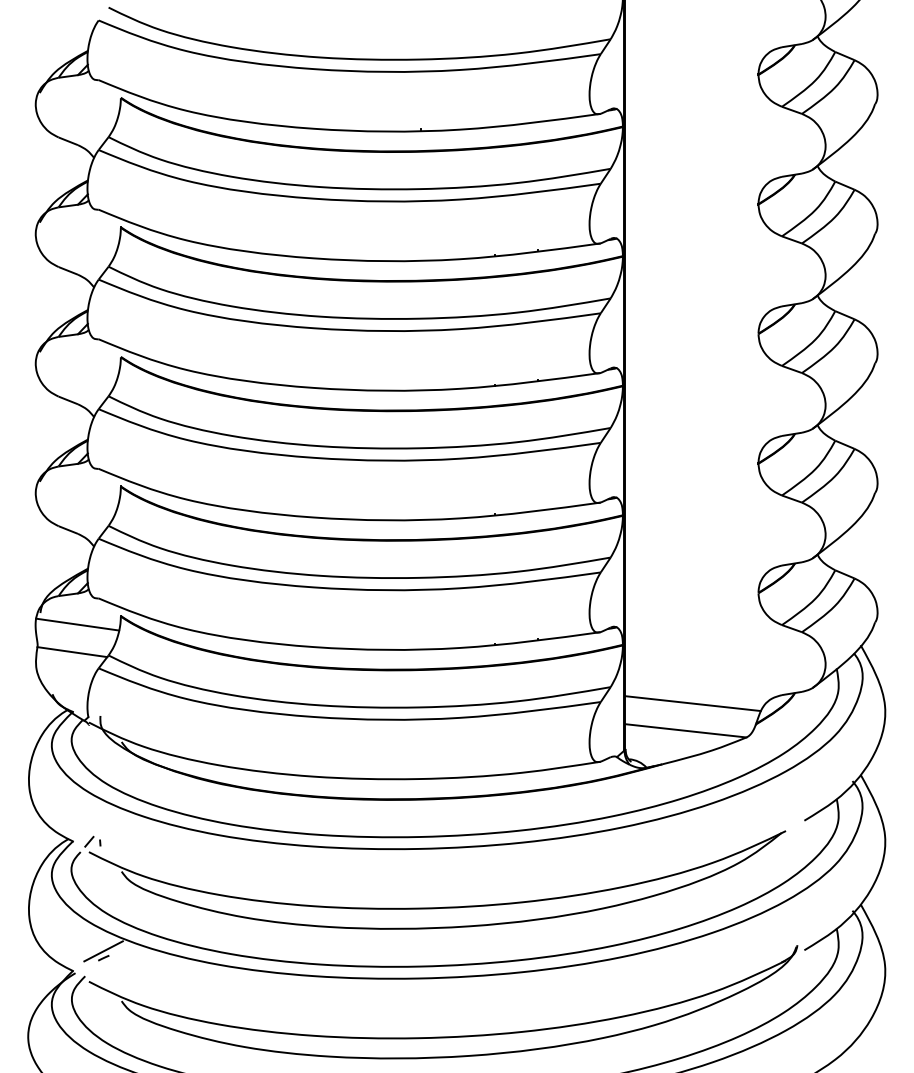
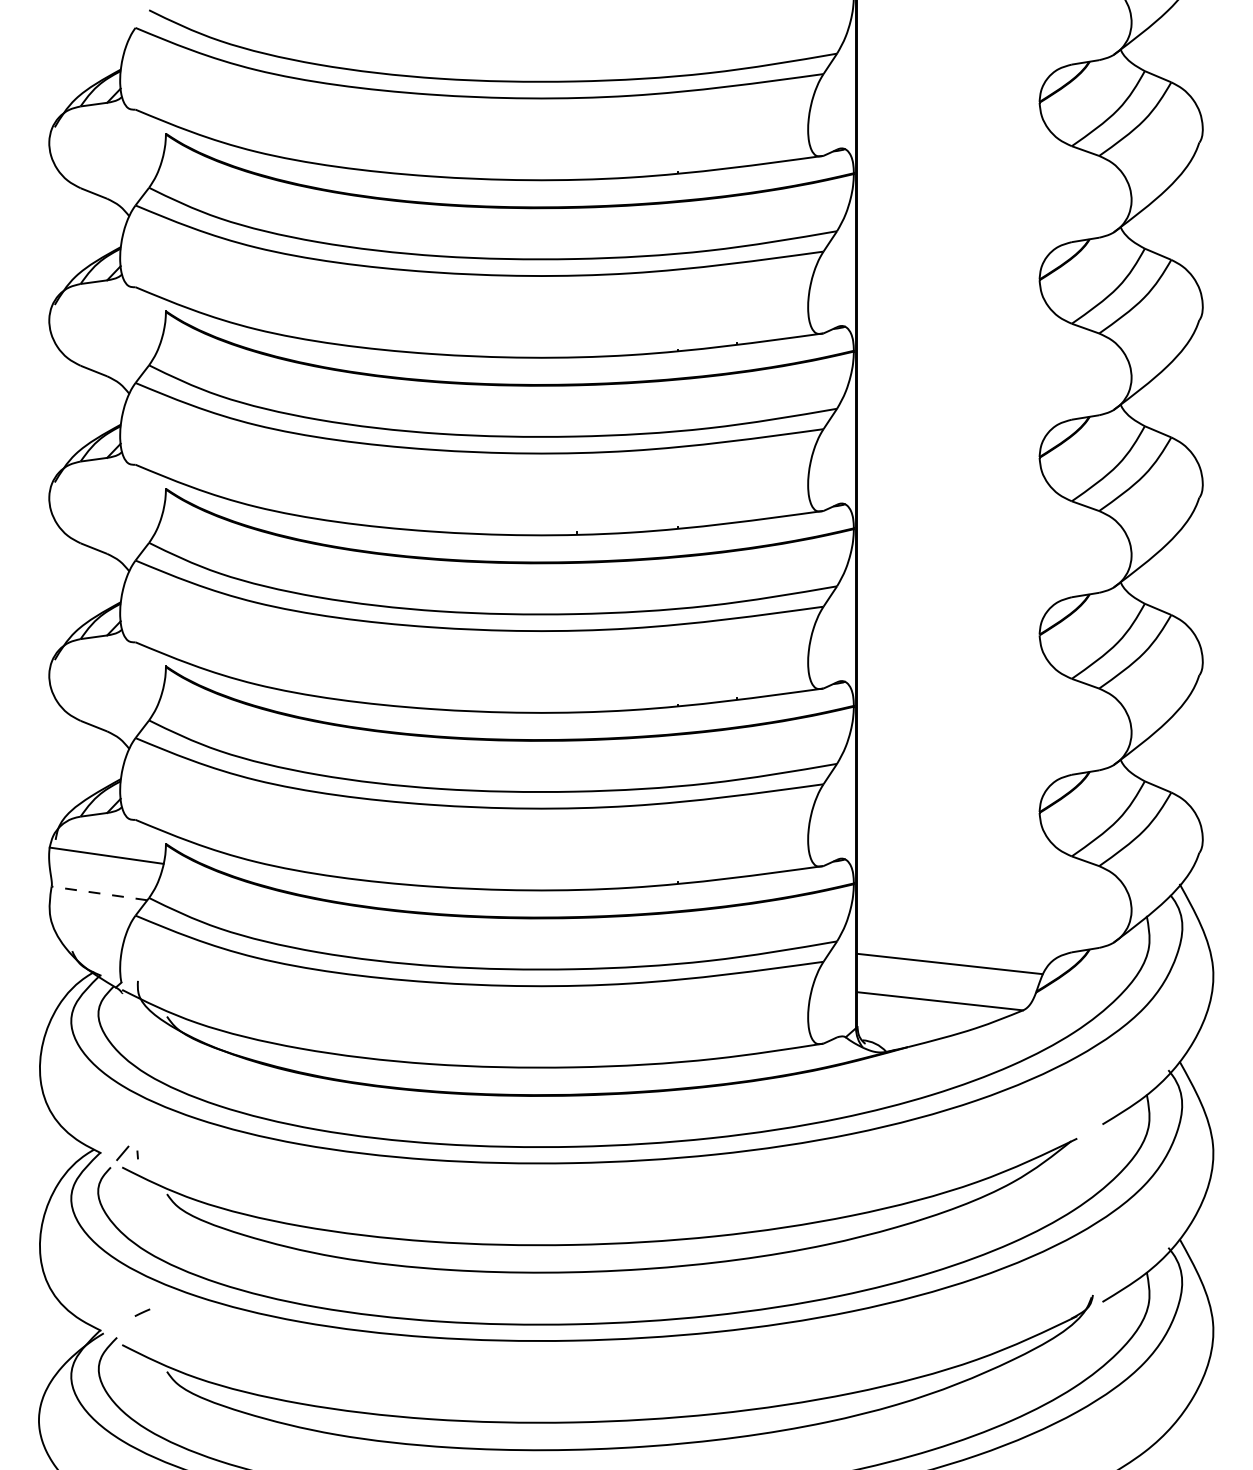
line: (72, 652) -> (99, 893), solid -> dashed
line: (103, 951) -> (141, 1303), removed

